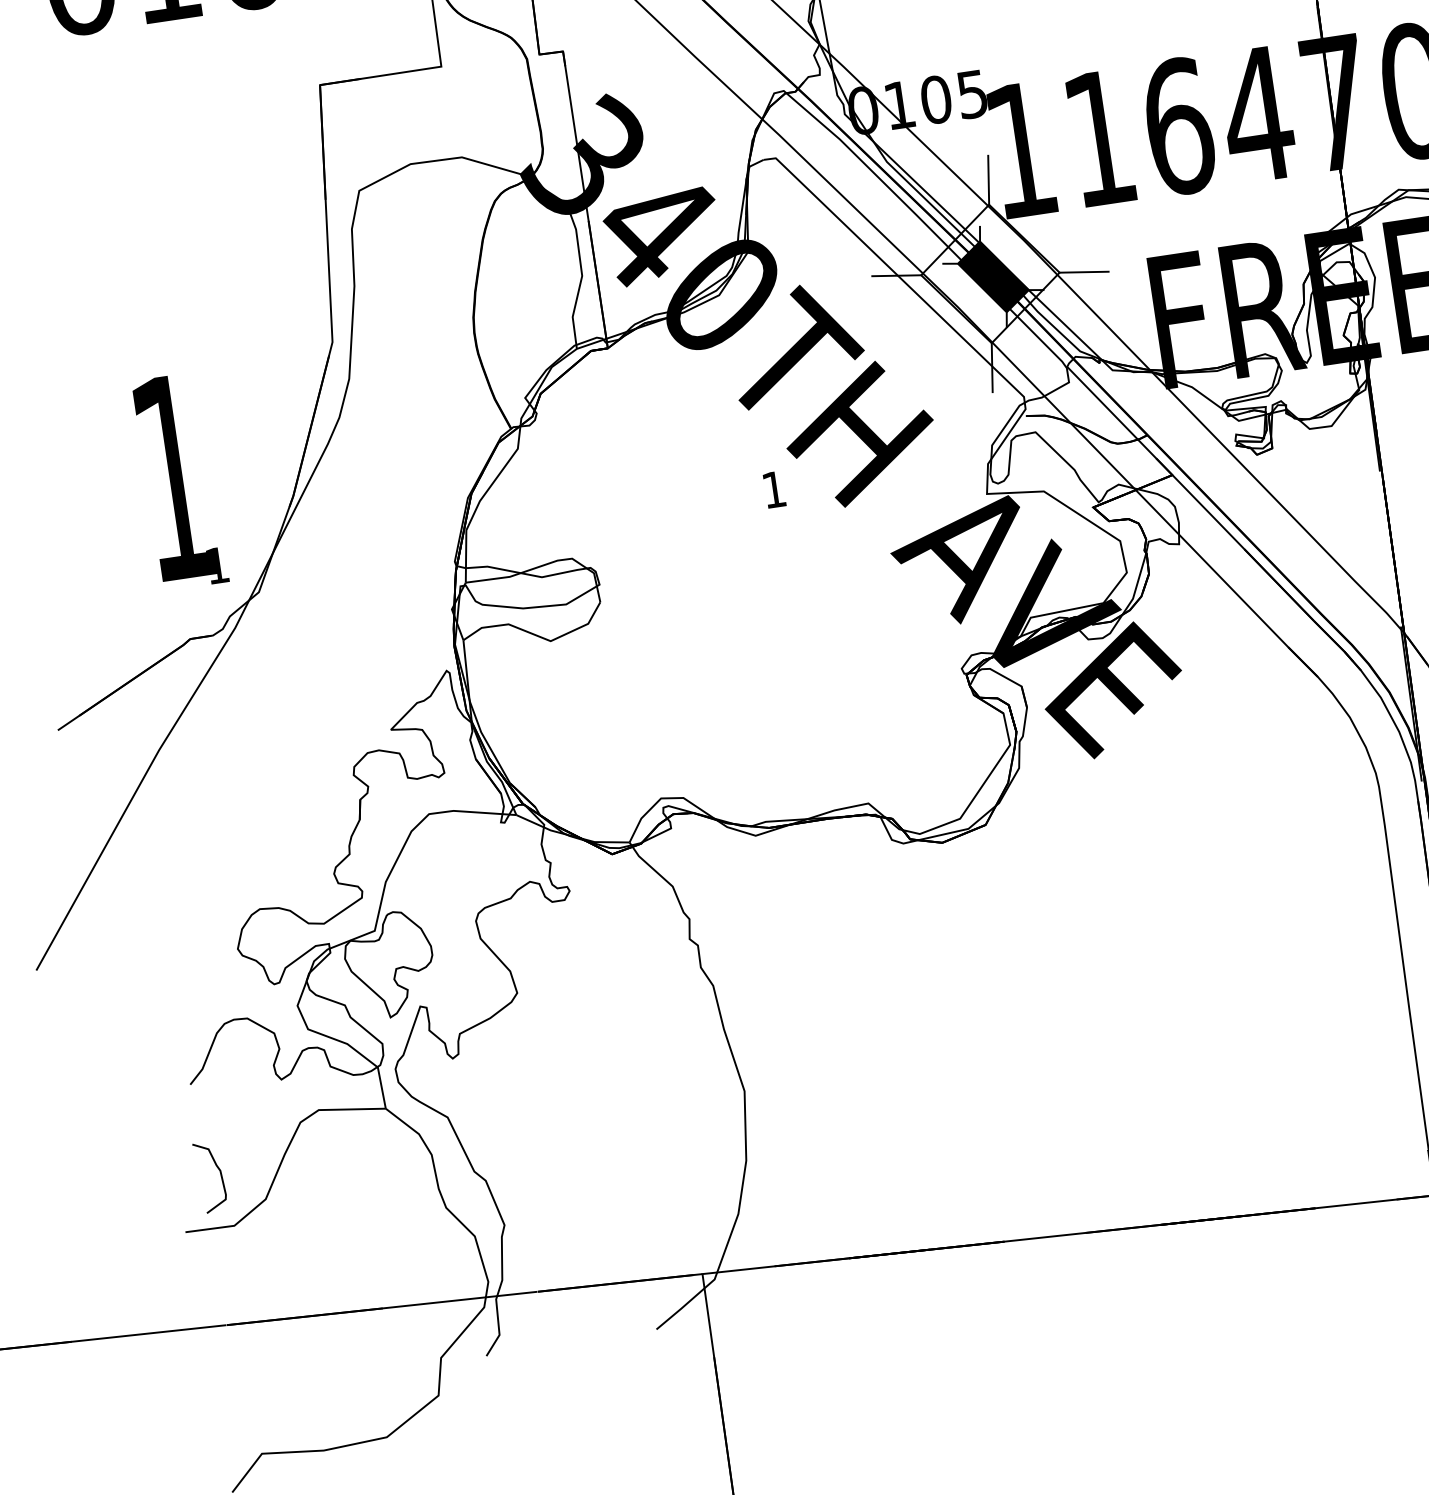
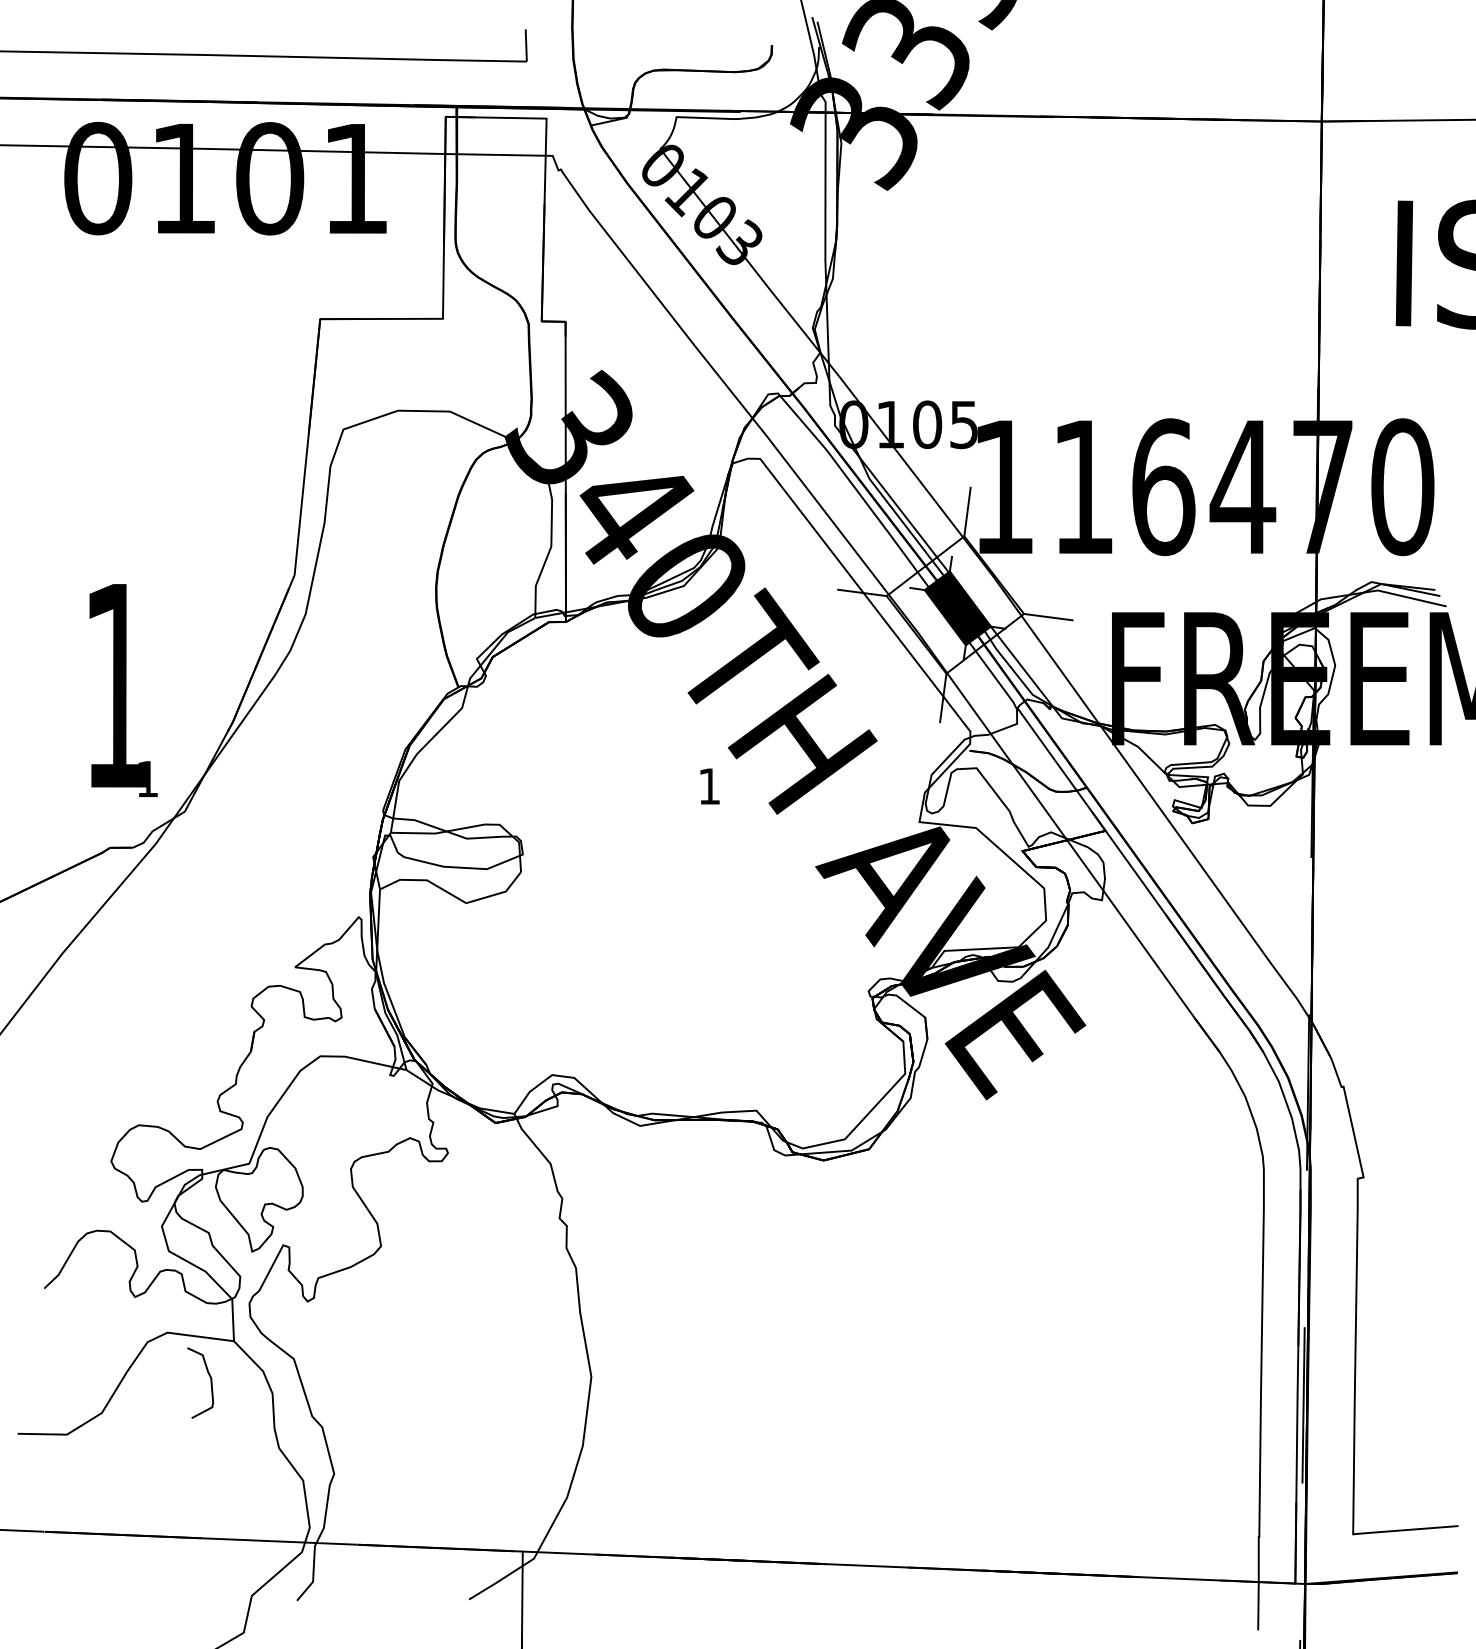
curve: (220, 1175) -> (210, 1382), moved

